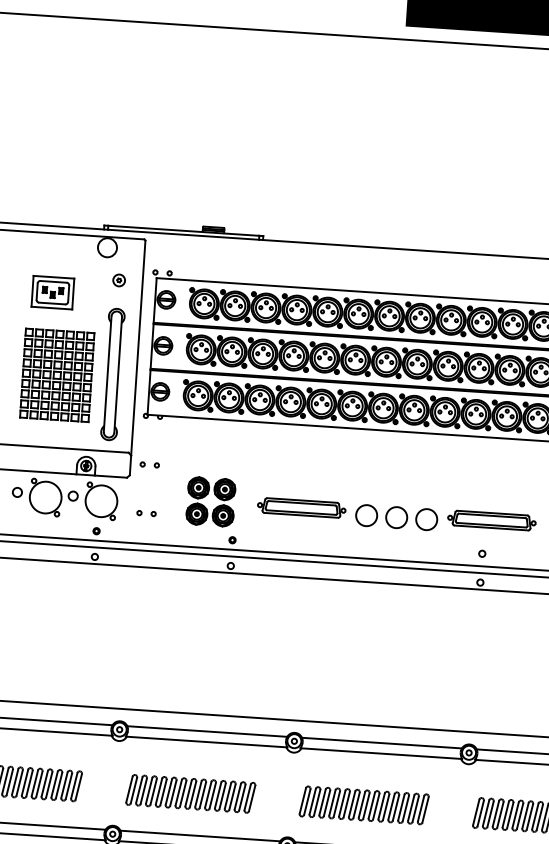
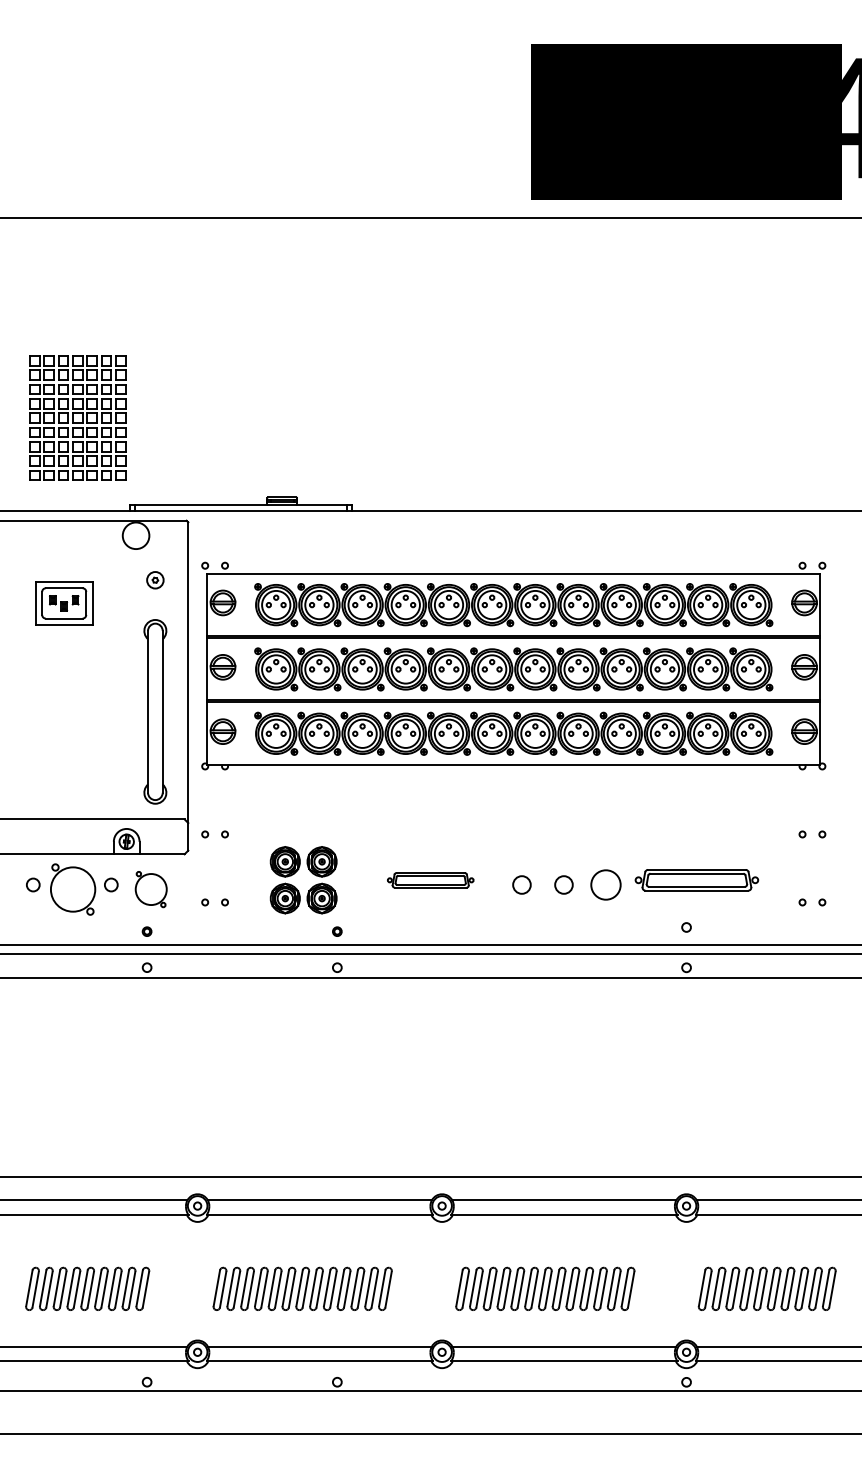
part: (57, 374) -> (77, 417), moved
part: (101, 501) -> (151, 889), size x0.7
part: (301, 508) -> (430, 880), size x0.7
circle: (366, 515) -> (521, 884), size x0.6
circle: (396, 517) -> (563, 884), size x0.6

